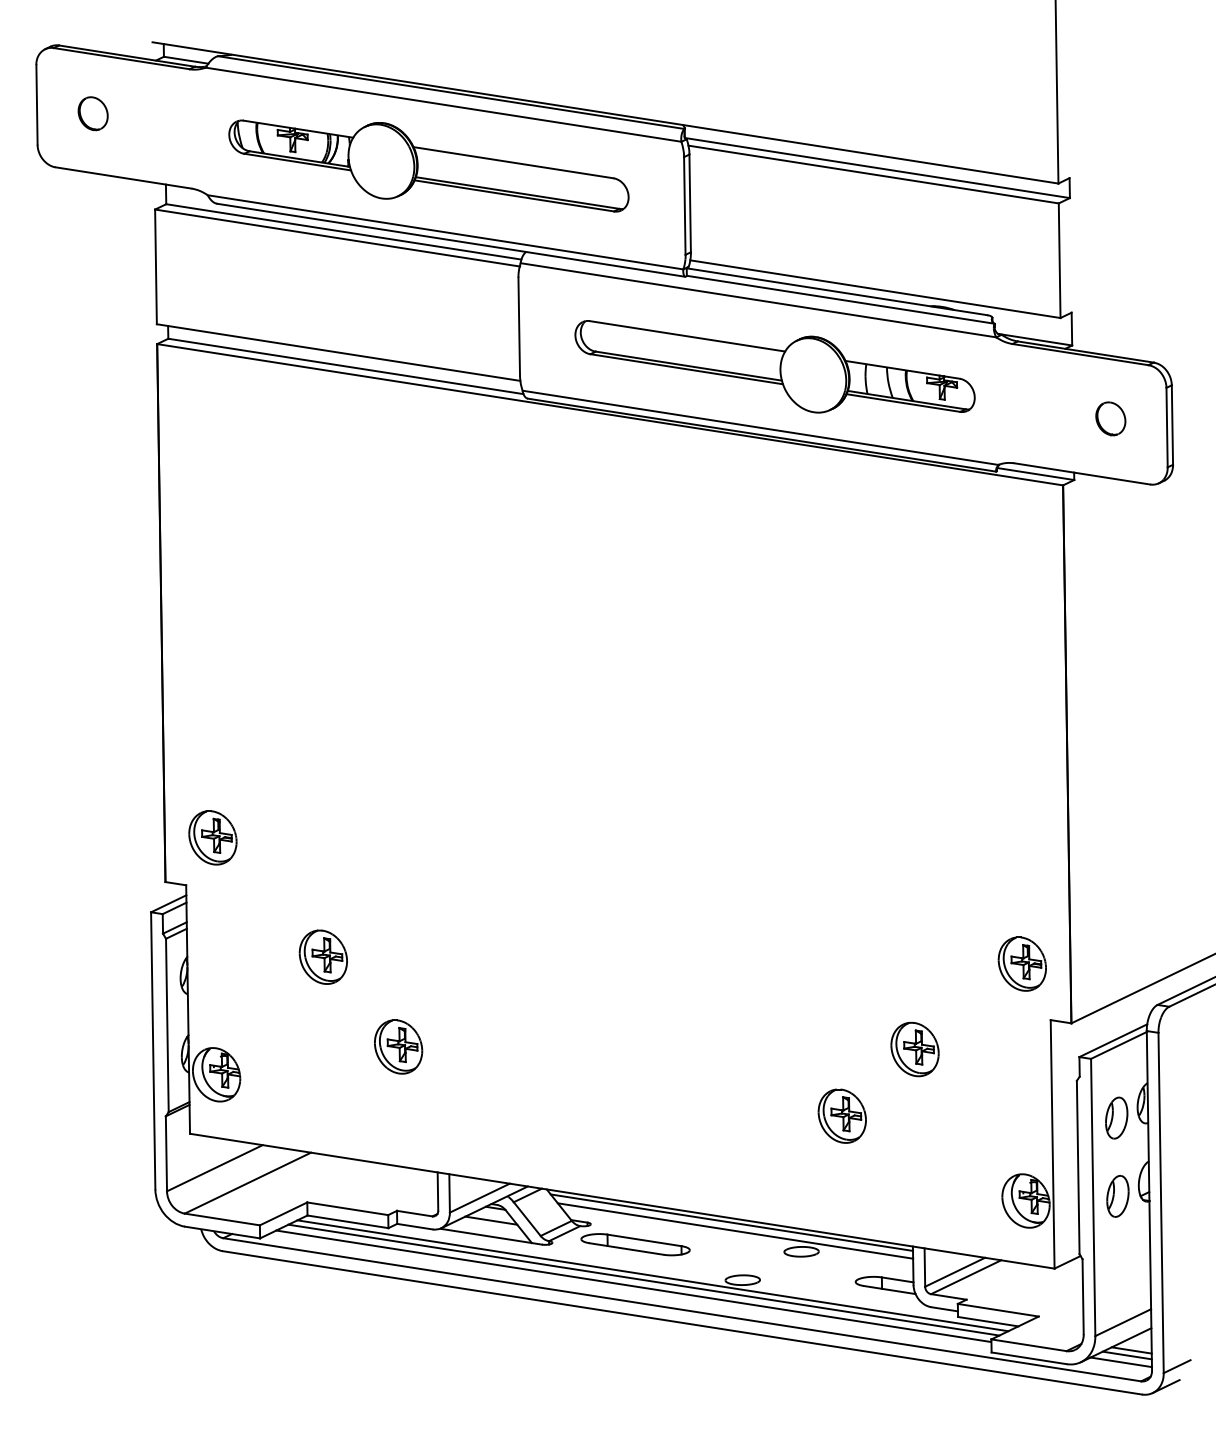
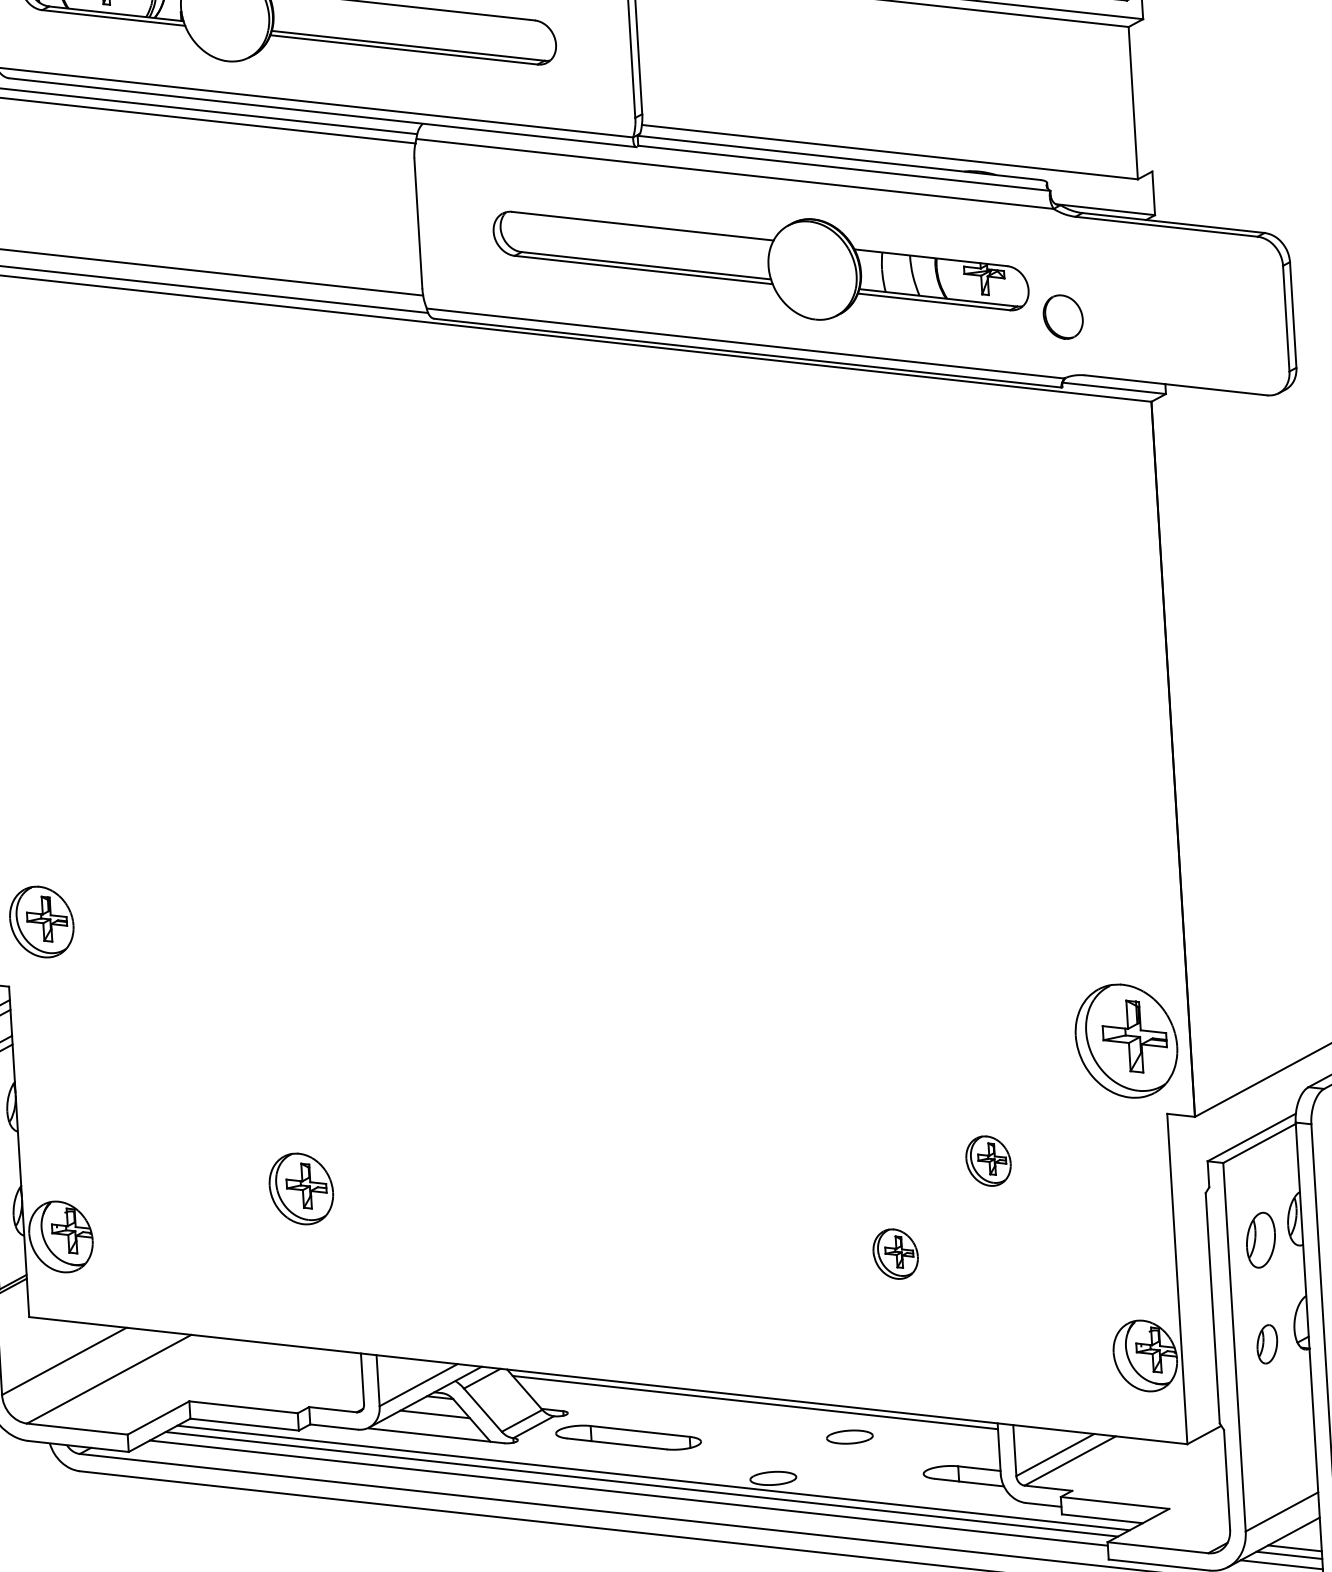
part: (1110, 418) -> (1062, 316), moved
part: (322, 956) -> (194, 1073), removed
part: (1021, 963) -> (1124, 1040), size x1.6
part: (914, 1049) -> (987, 1161), size x0.7
part: (841, 1115) -> (894, 1253), size x0.7
part: (1117, 1196) -> (1266, 1344), size x0.7
line: (735, 1230) -> (760, 1412), removed

